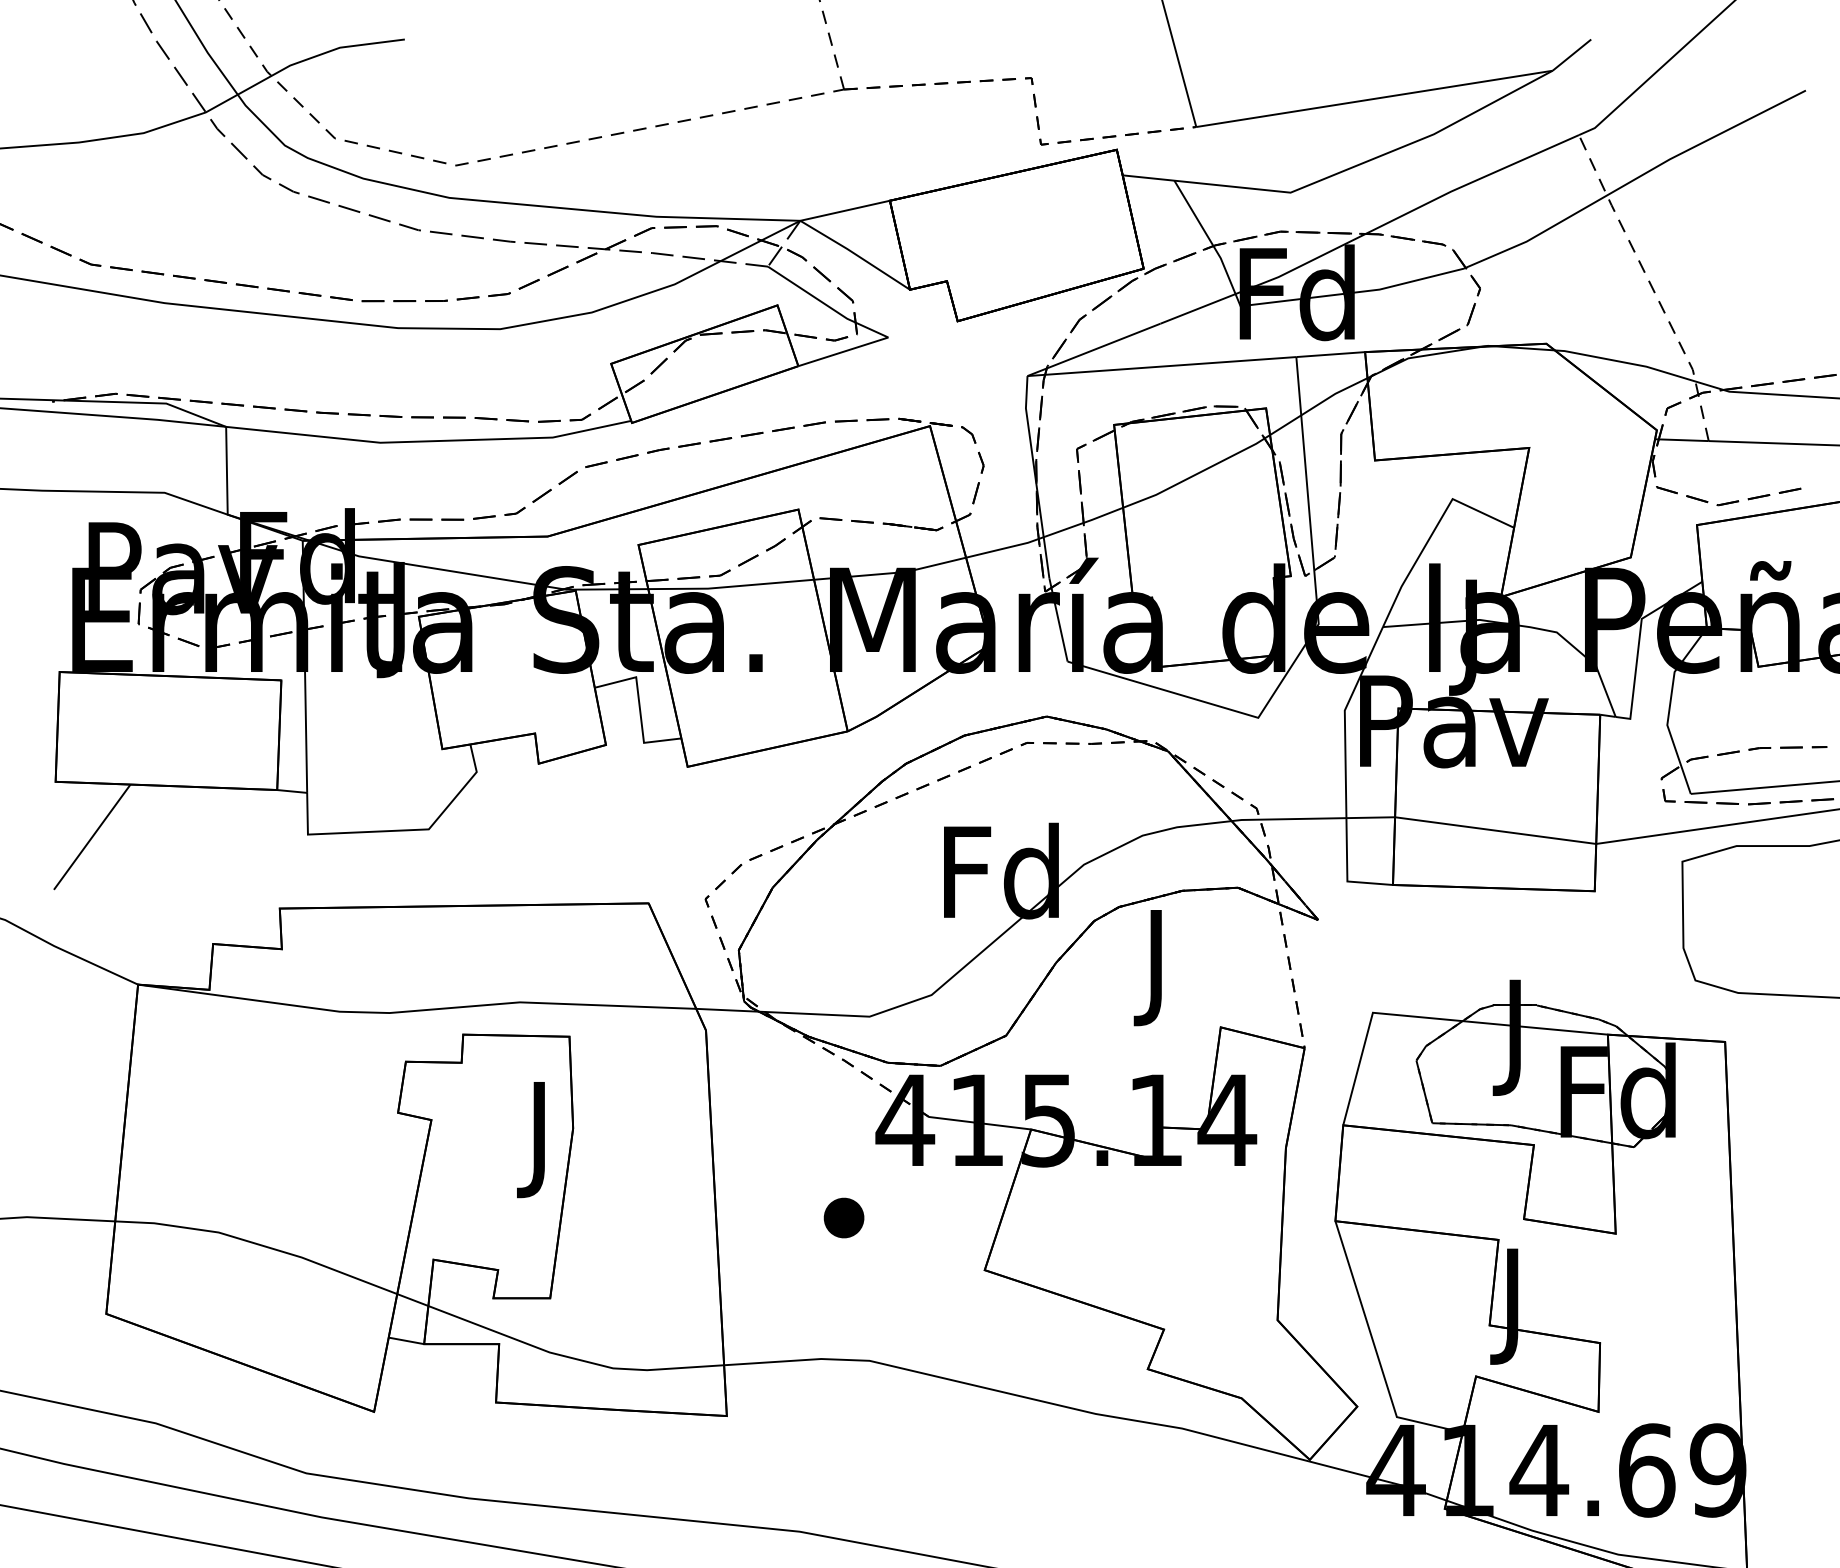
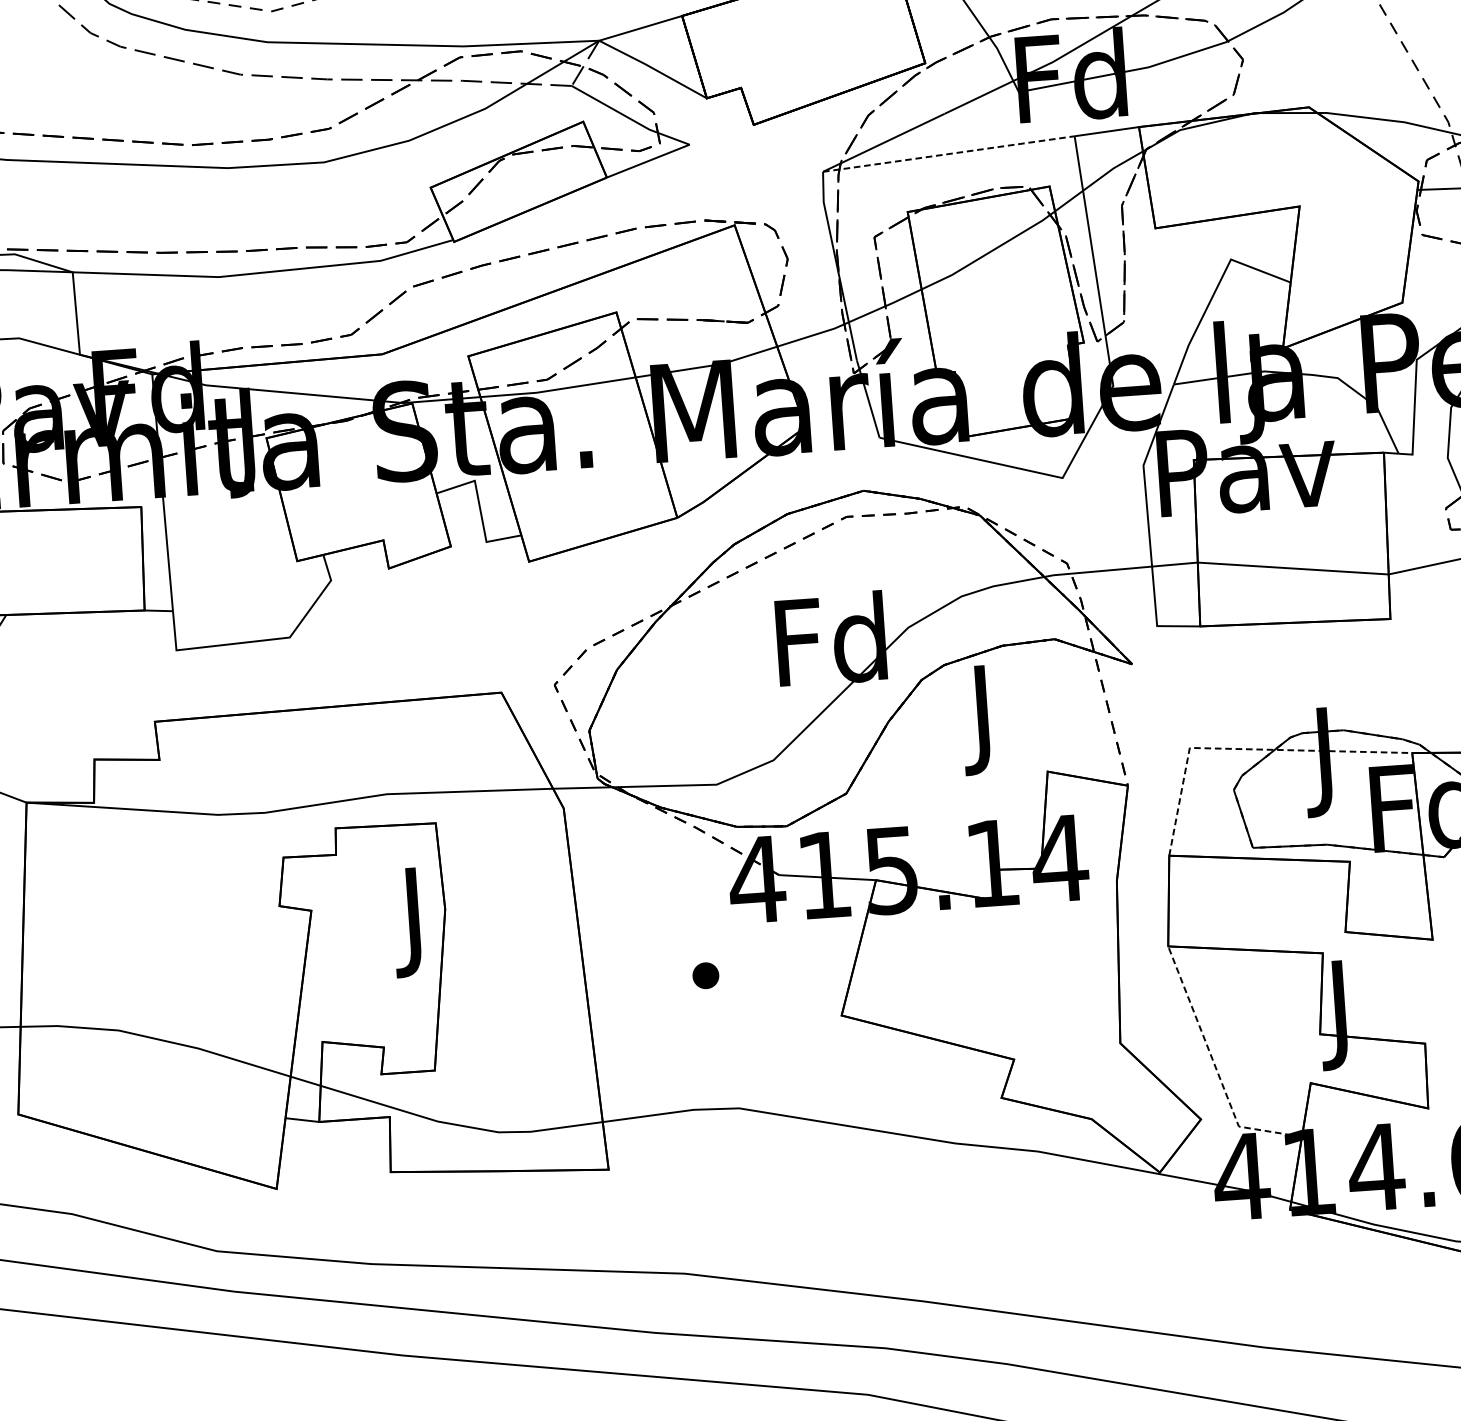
line: (1161, 366) -> (948, 154), solid -> dashed
line: (1431, 1018) -> (1245, 749), solid -> dashed
part: (843, 1217) -> (705, 975), size x0.7
line: (1376, 1351) -> (1215, 1066), solid -> dashed

